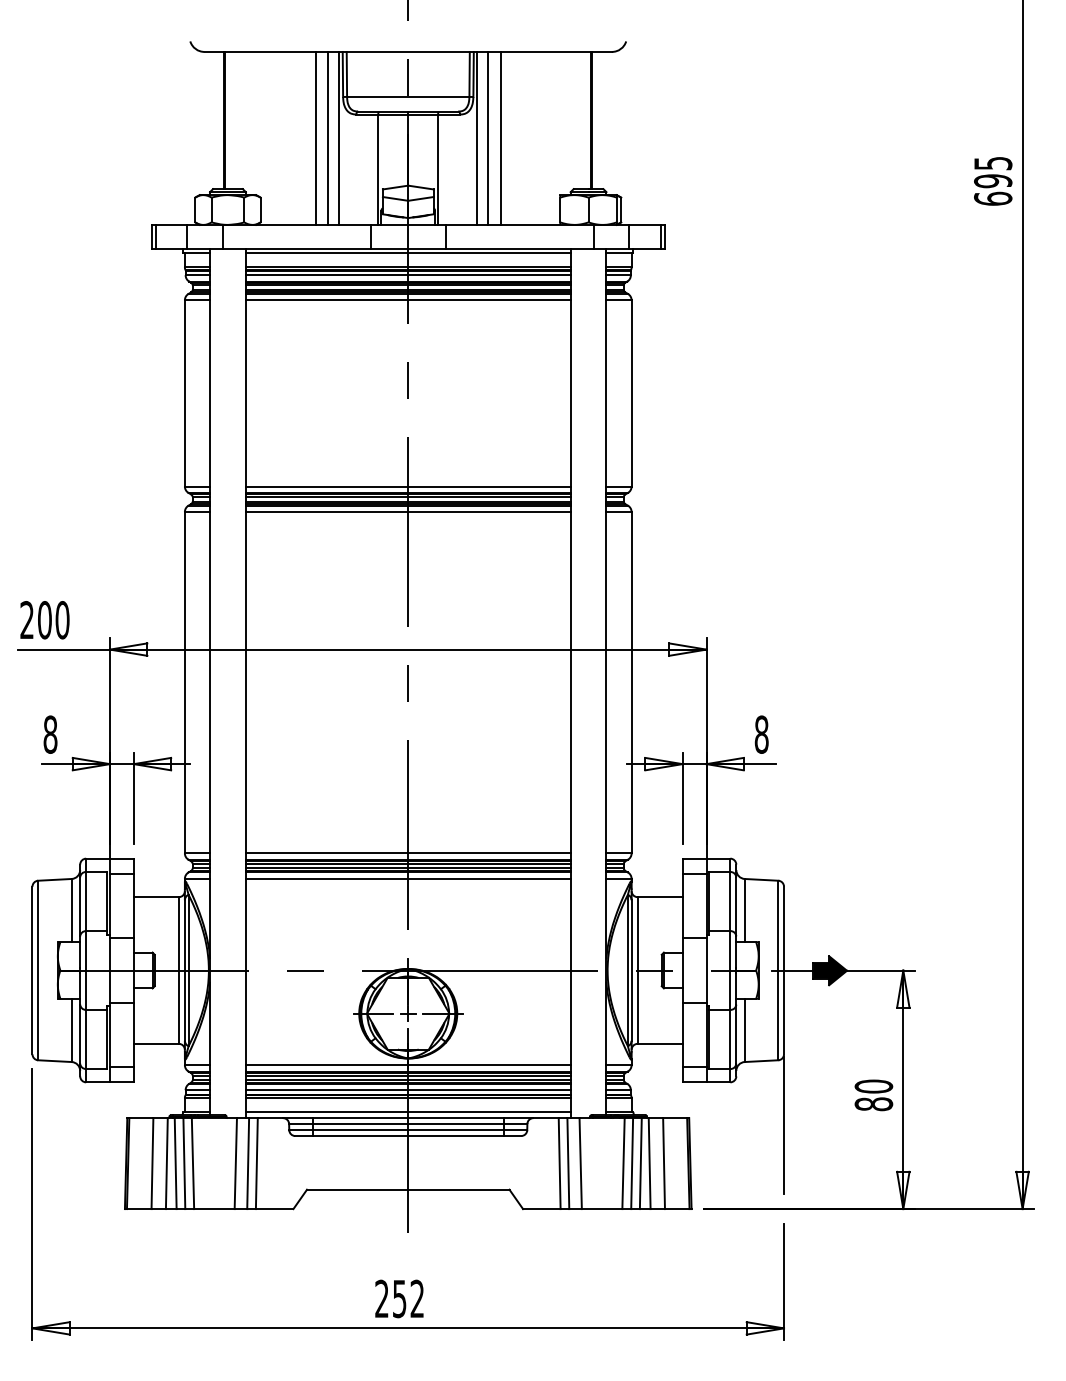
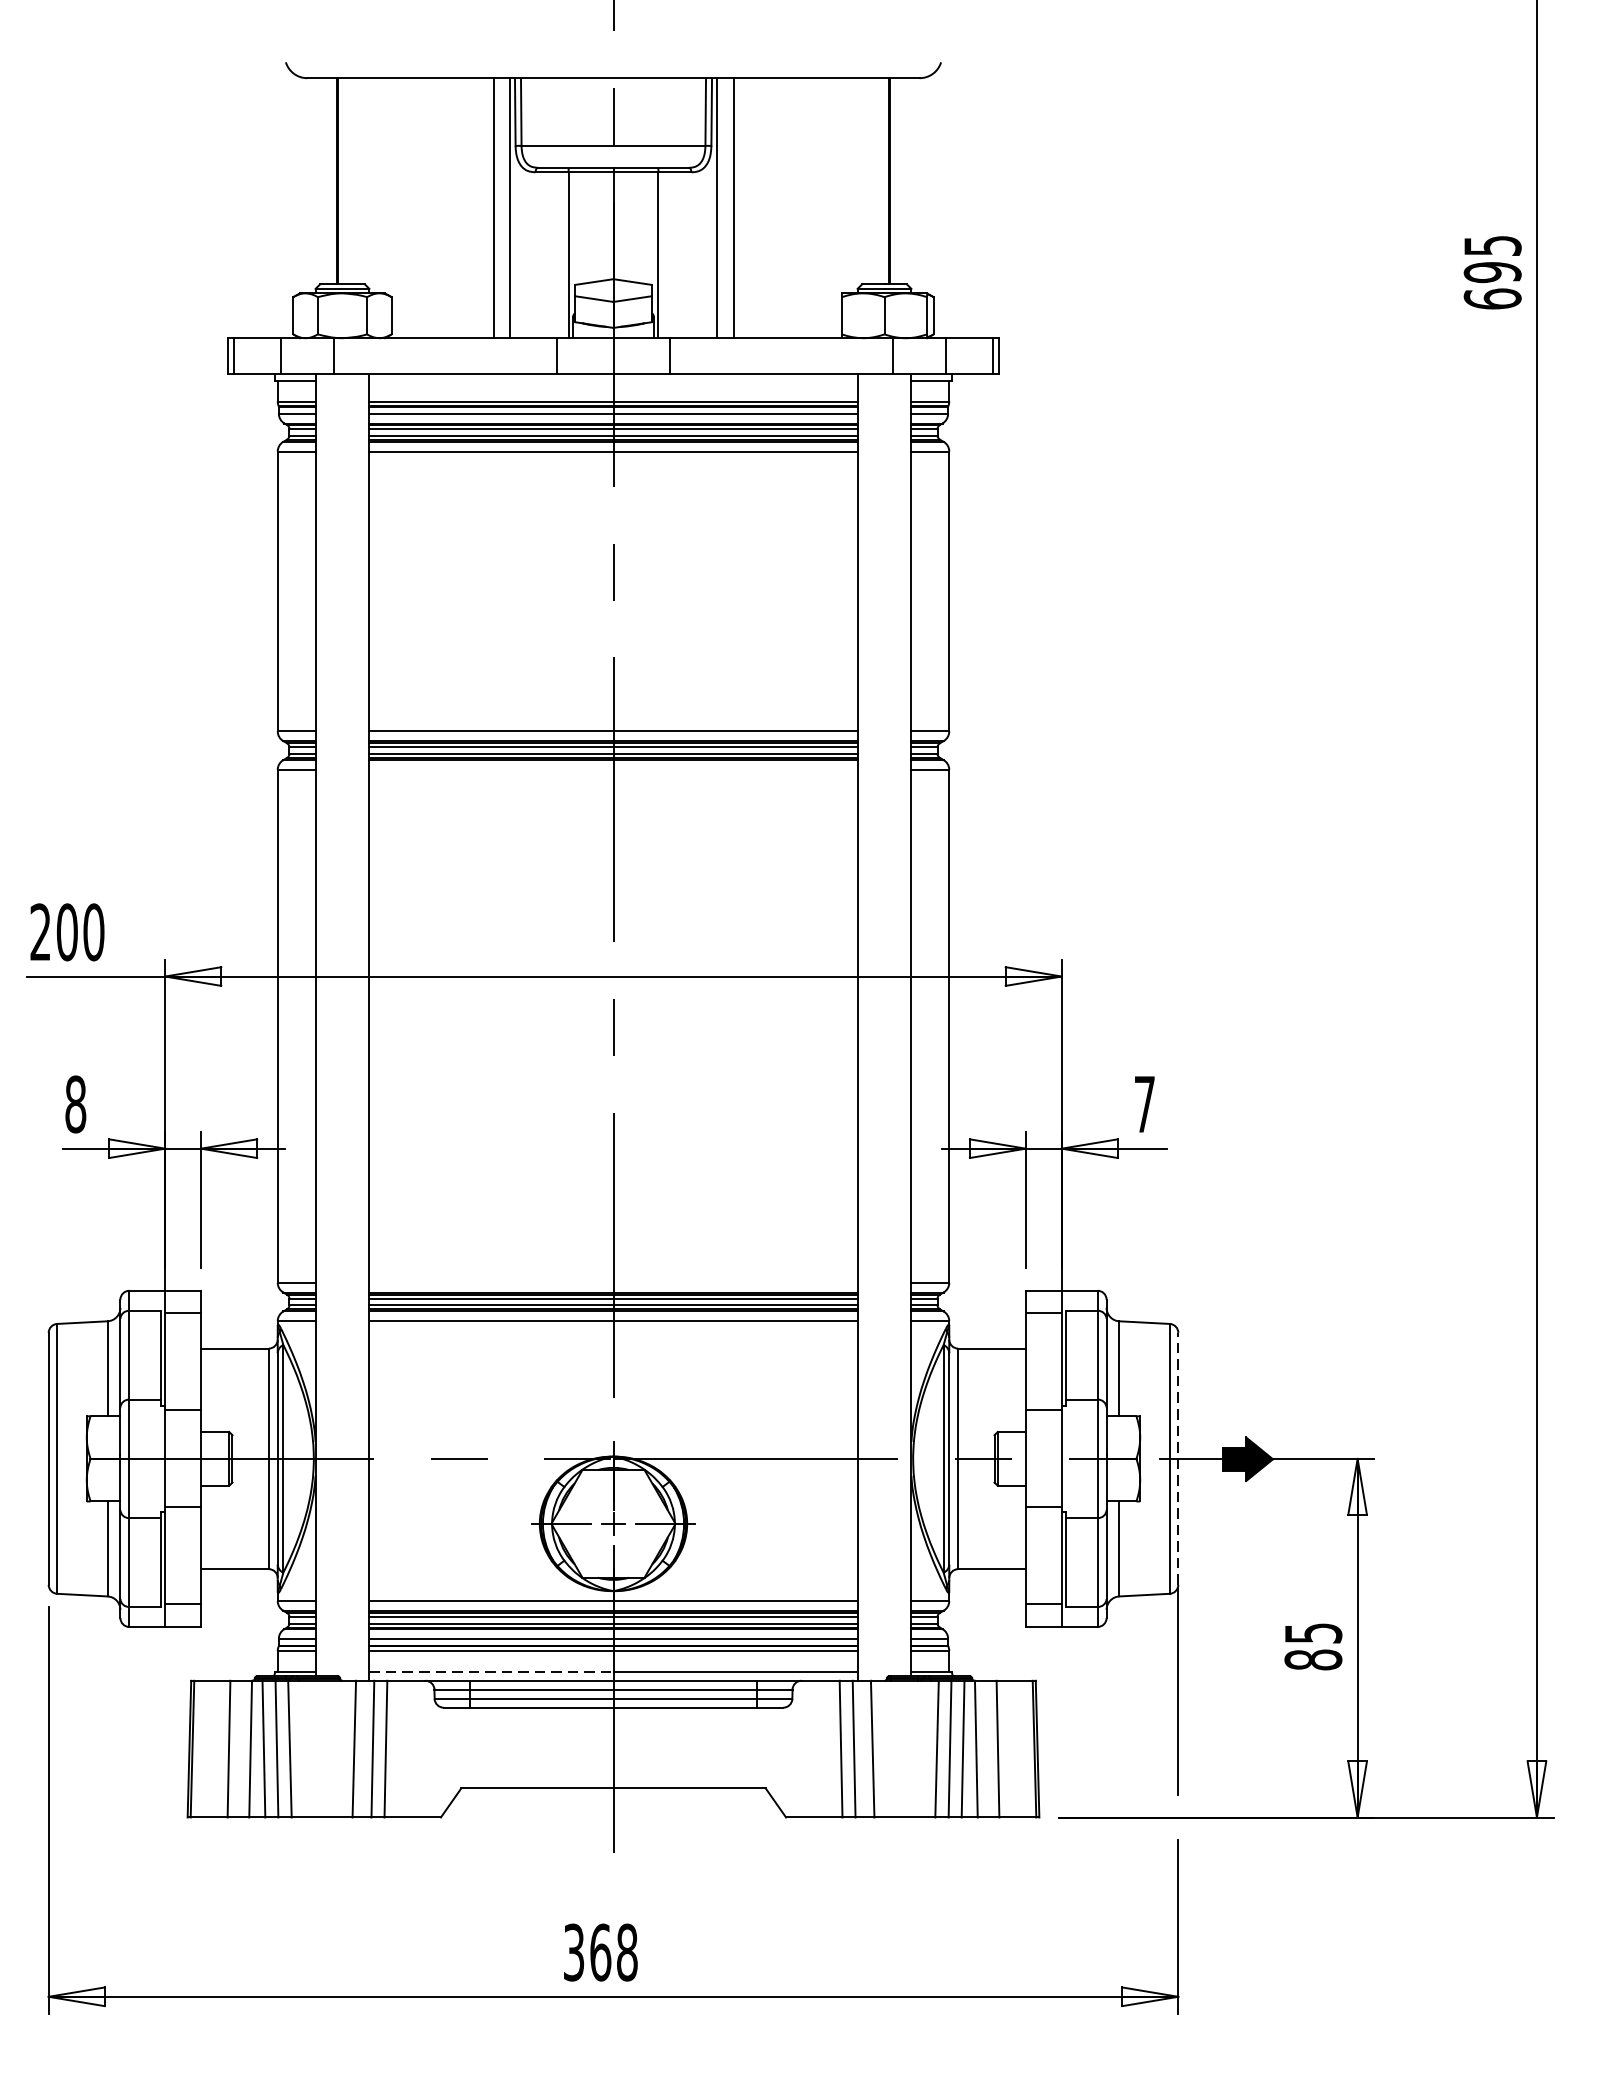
line: (315, 137) -> (474, 206), removed
line: (500, 137) -> (752, 206), removed
line: (407, 253) -> (612, 381), removed
line: (407, 512) -> (612, 770), removed
text: (761, 734) -> (1144, 1104), 8 -> 7
line: (407, 853) -> (612, 1283), removed
line: (784, 970) -> (1179, 1458), solid -> dashed
text: (873, 1086) -> (1312, 1633), 80 -> 85
line: (327, 1112) -> (492, 1672), solid -> dashed
text: (399, 1298) -> (600, 1951), 252 -> 368

